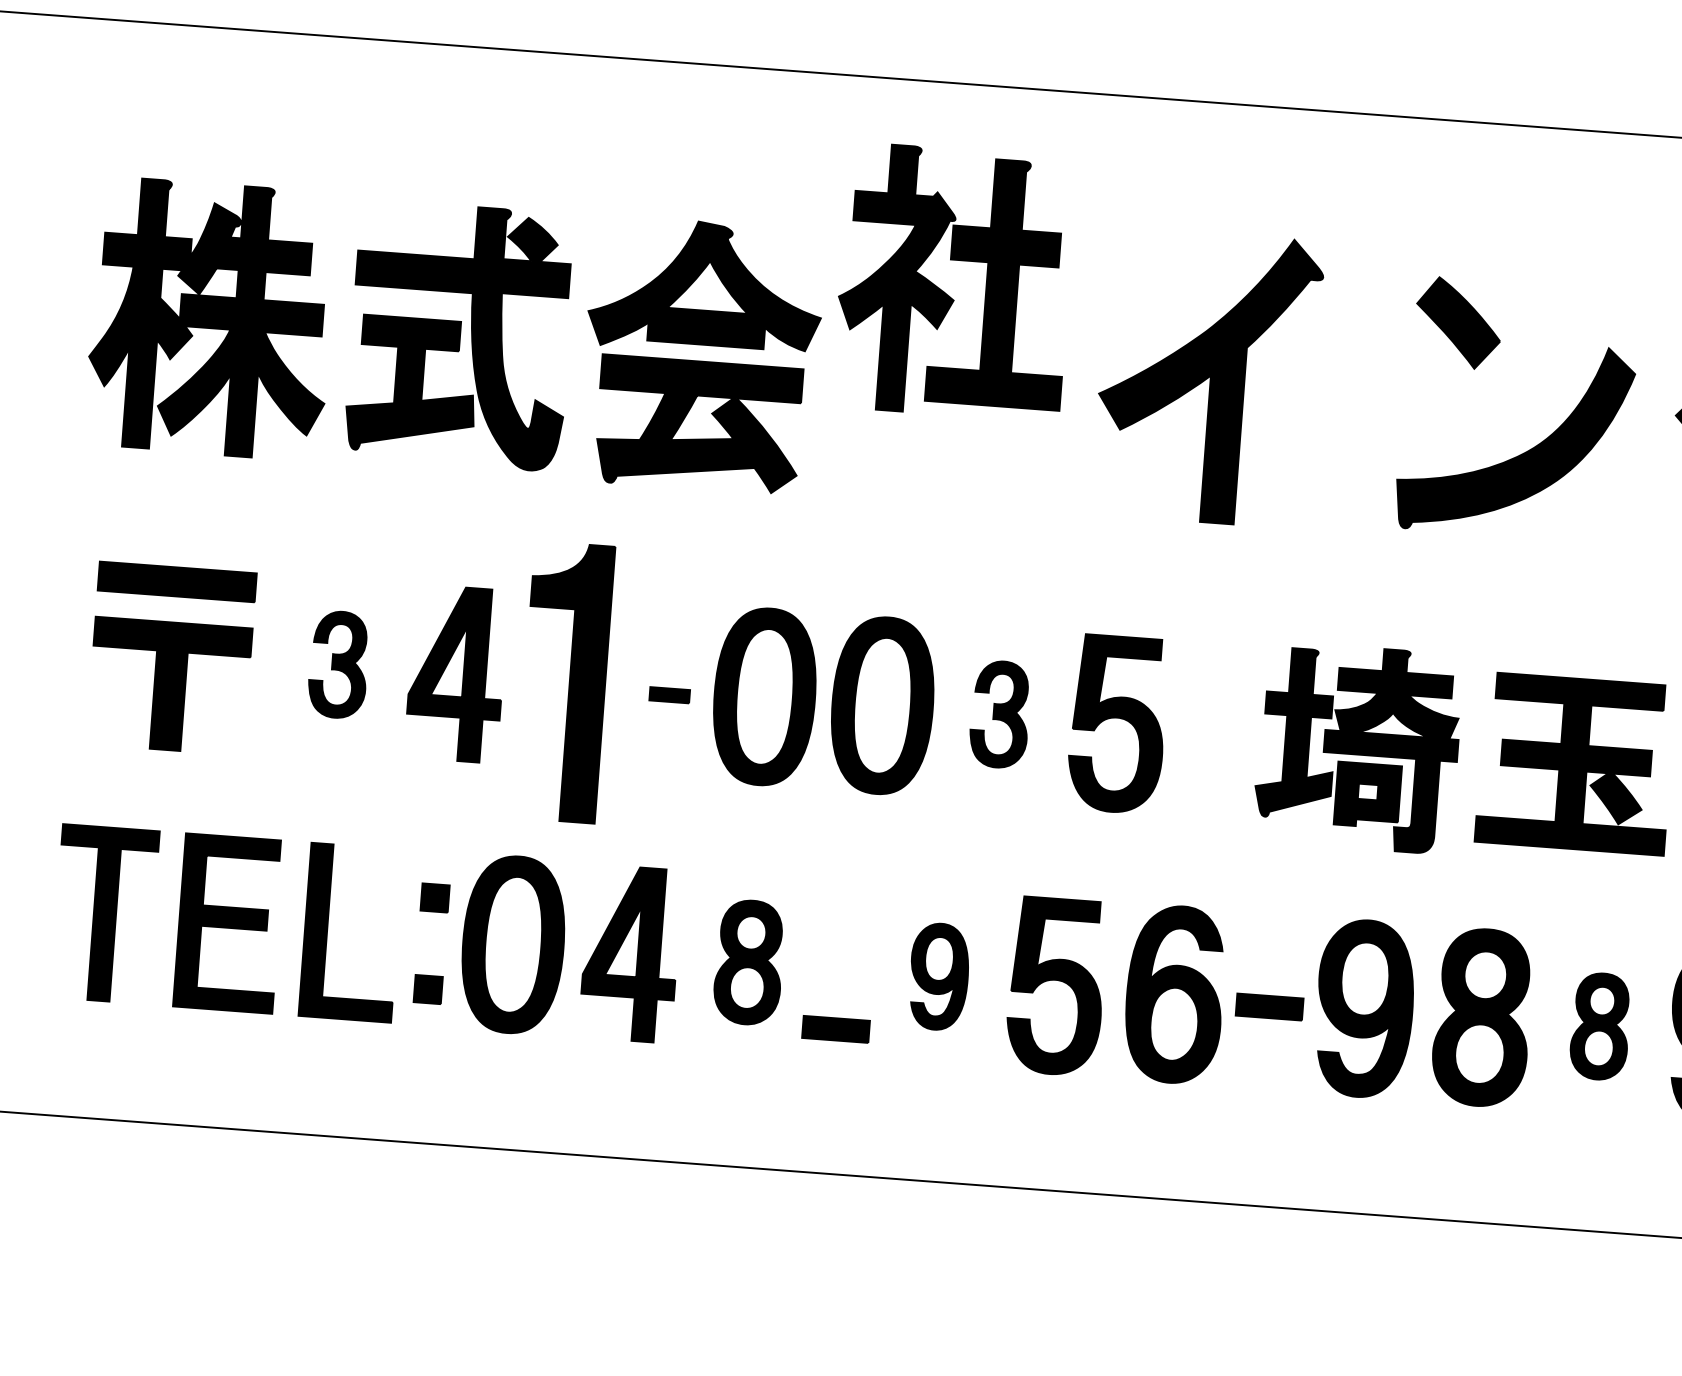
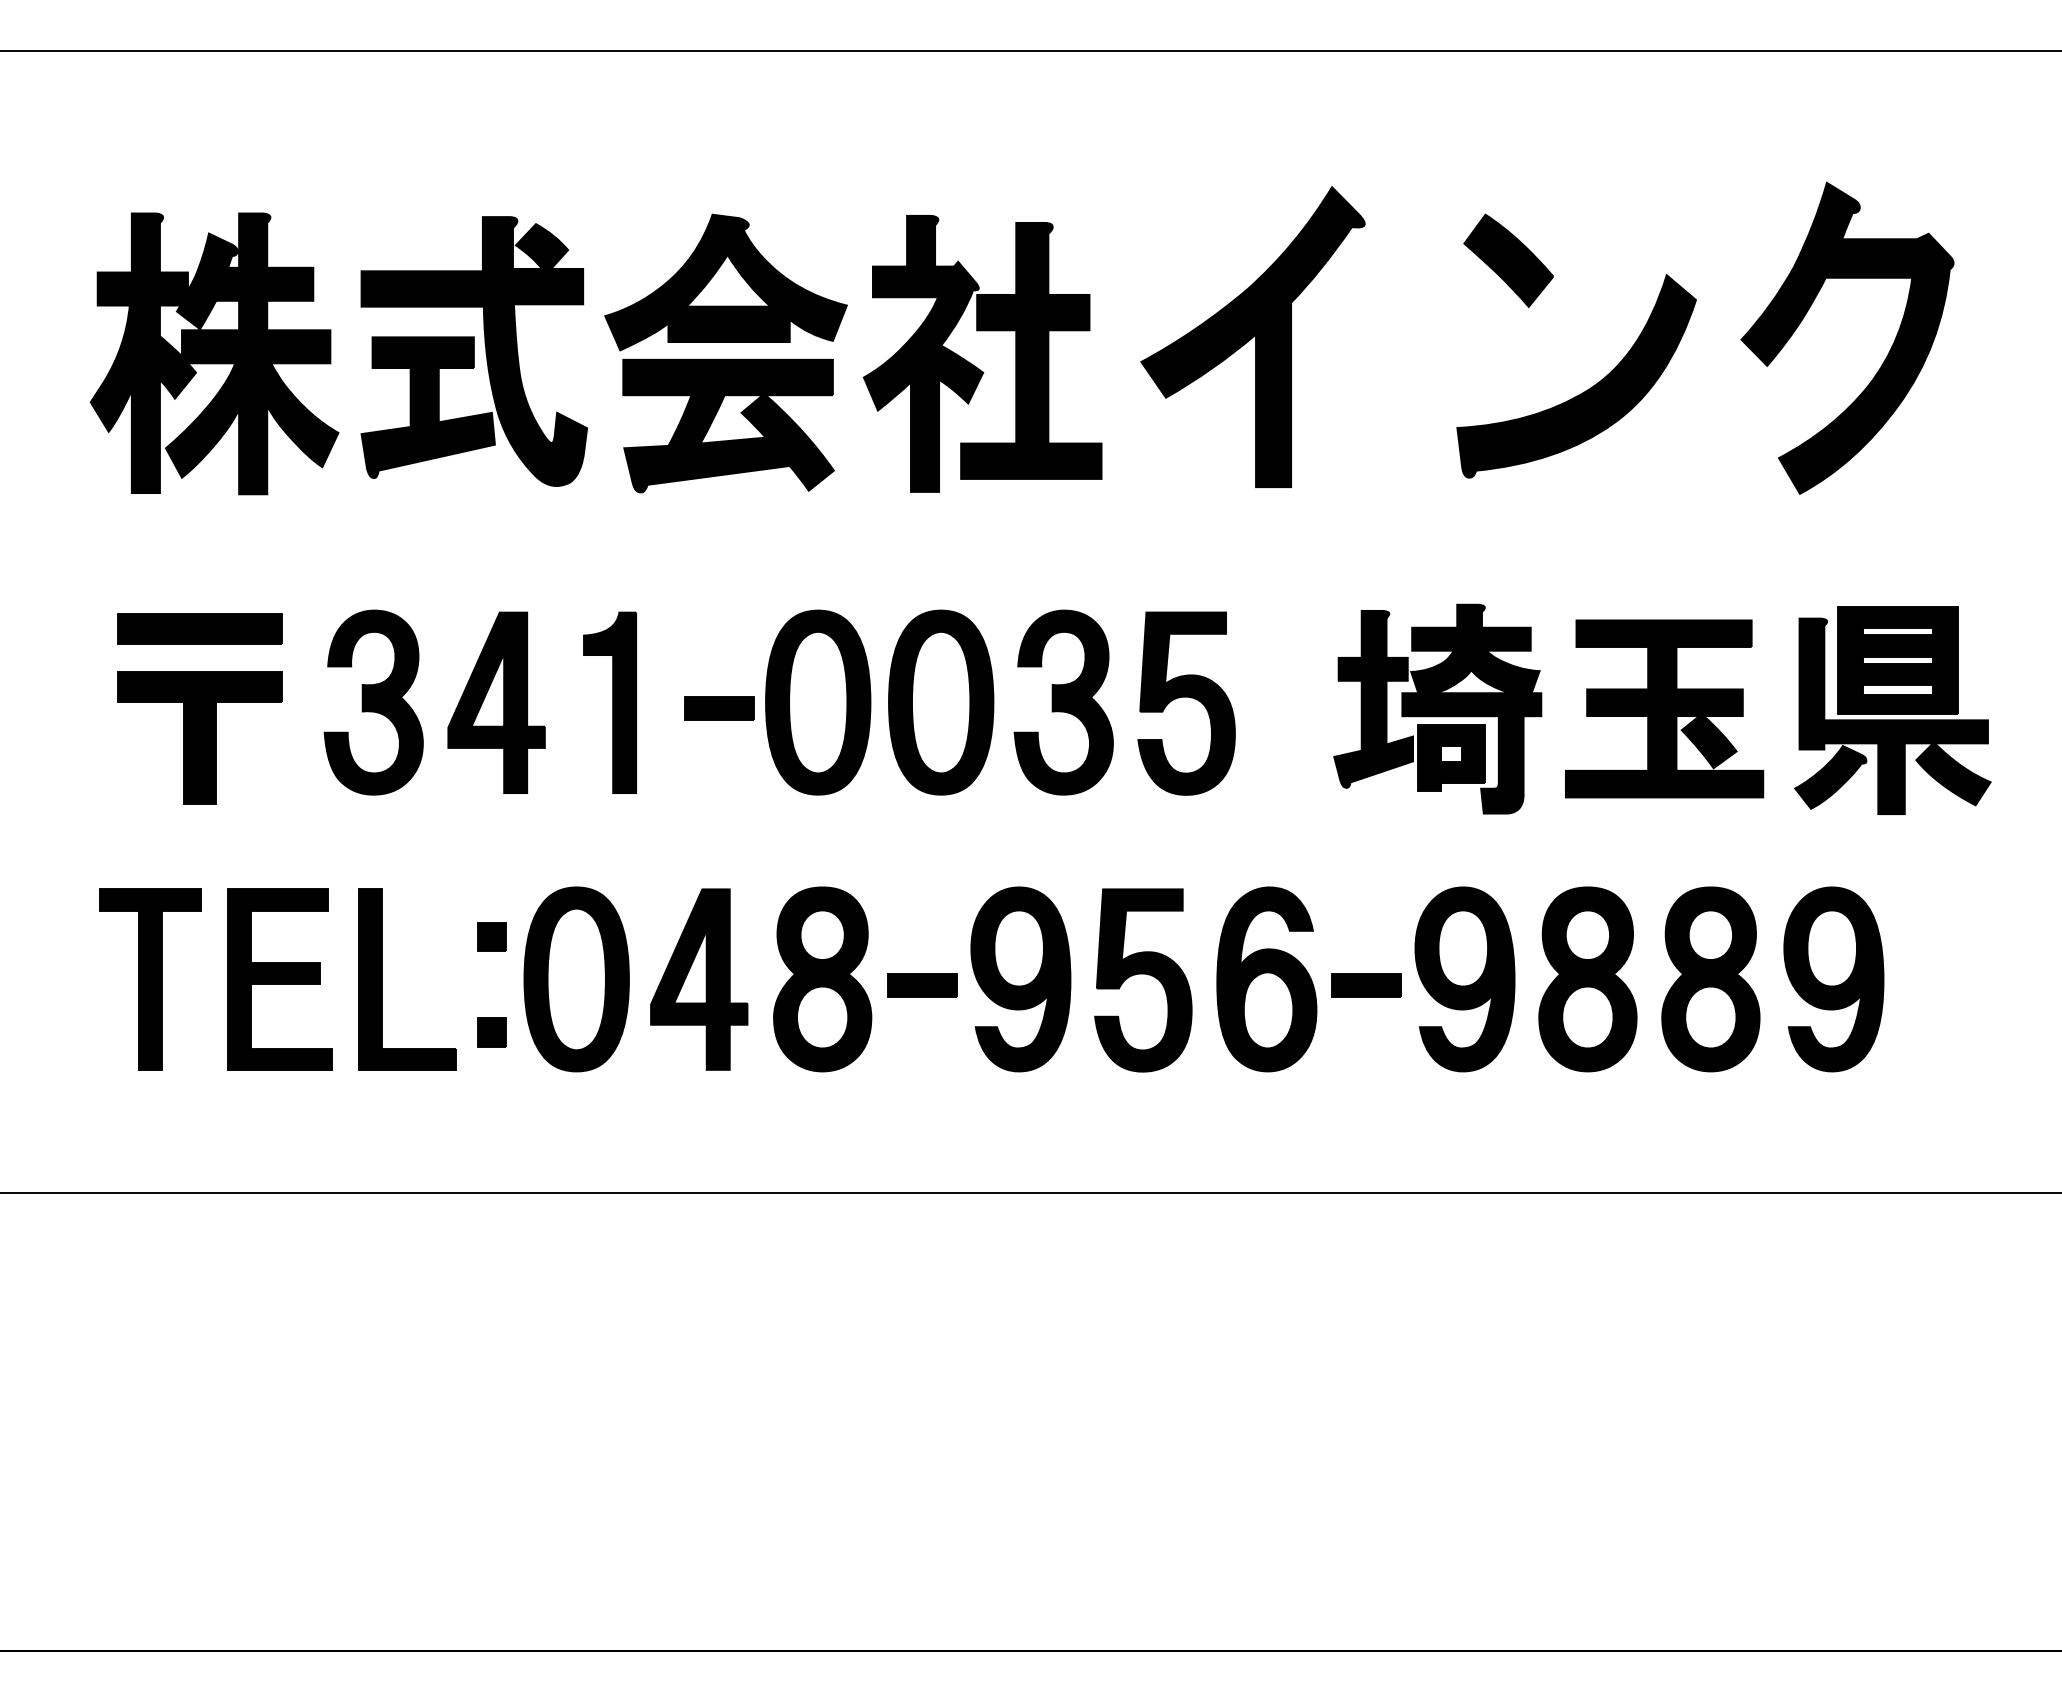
part: (944, 291) -> (973, 364), moved
part: (338, 664) -> (373, 702), size x1.67
part: (565, 681) -> (610, 702), size x0.62
part: (669, 695) -> (719, 708), size x1.67
part: (999, 714) -> (1063, 702), size x1.67
part: (748, 962) -> (822, 979), size x1.43
part: (938, 976) -> (1020, 979), size x1.67
part: (1600, 1026) -> (1710, 979), size x1.67
part: (836, 1029) -> (922, 985), moved

